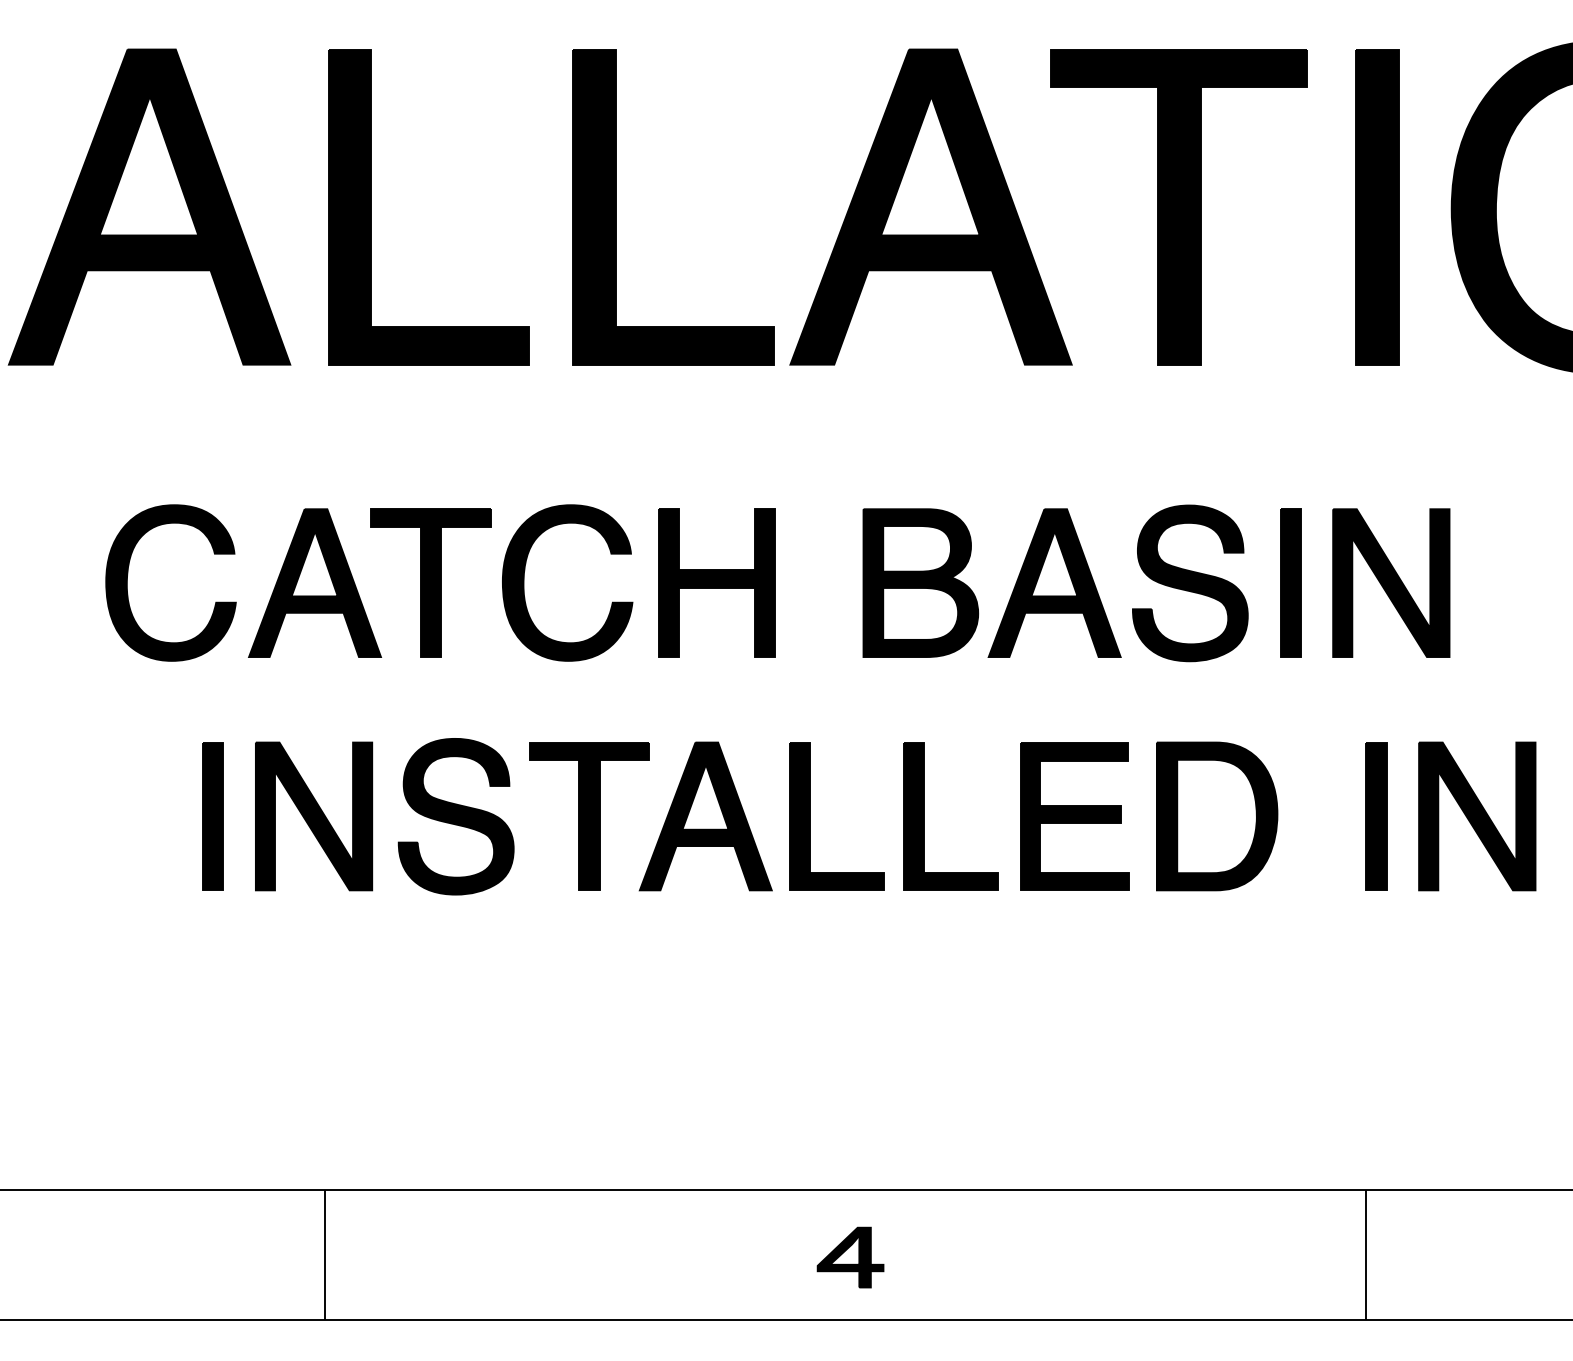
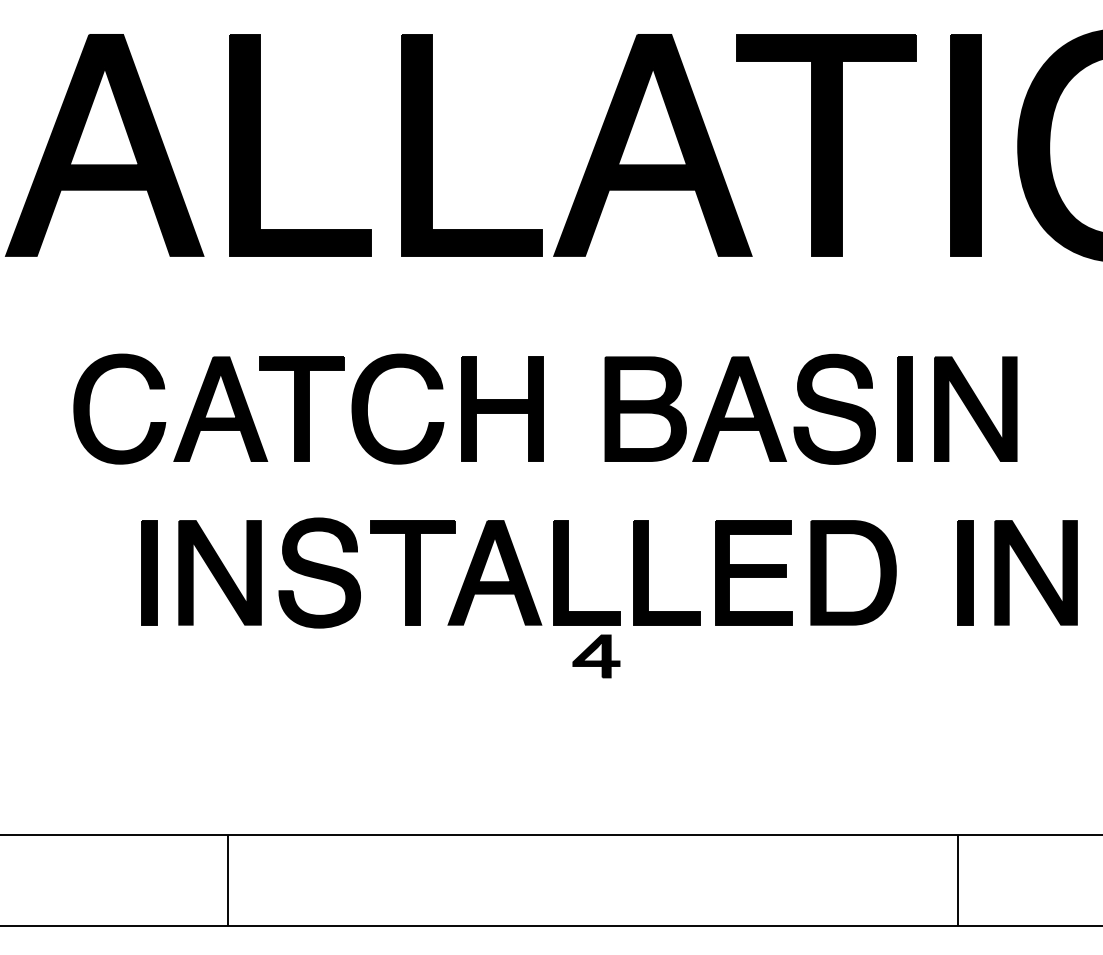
part: (850, 1257) -> (596, 656), moved

